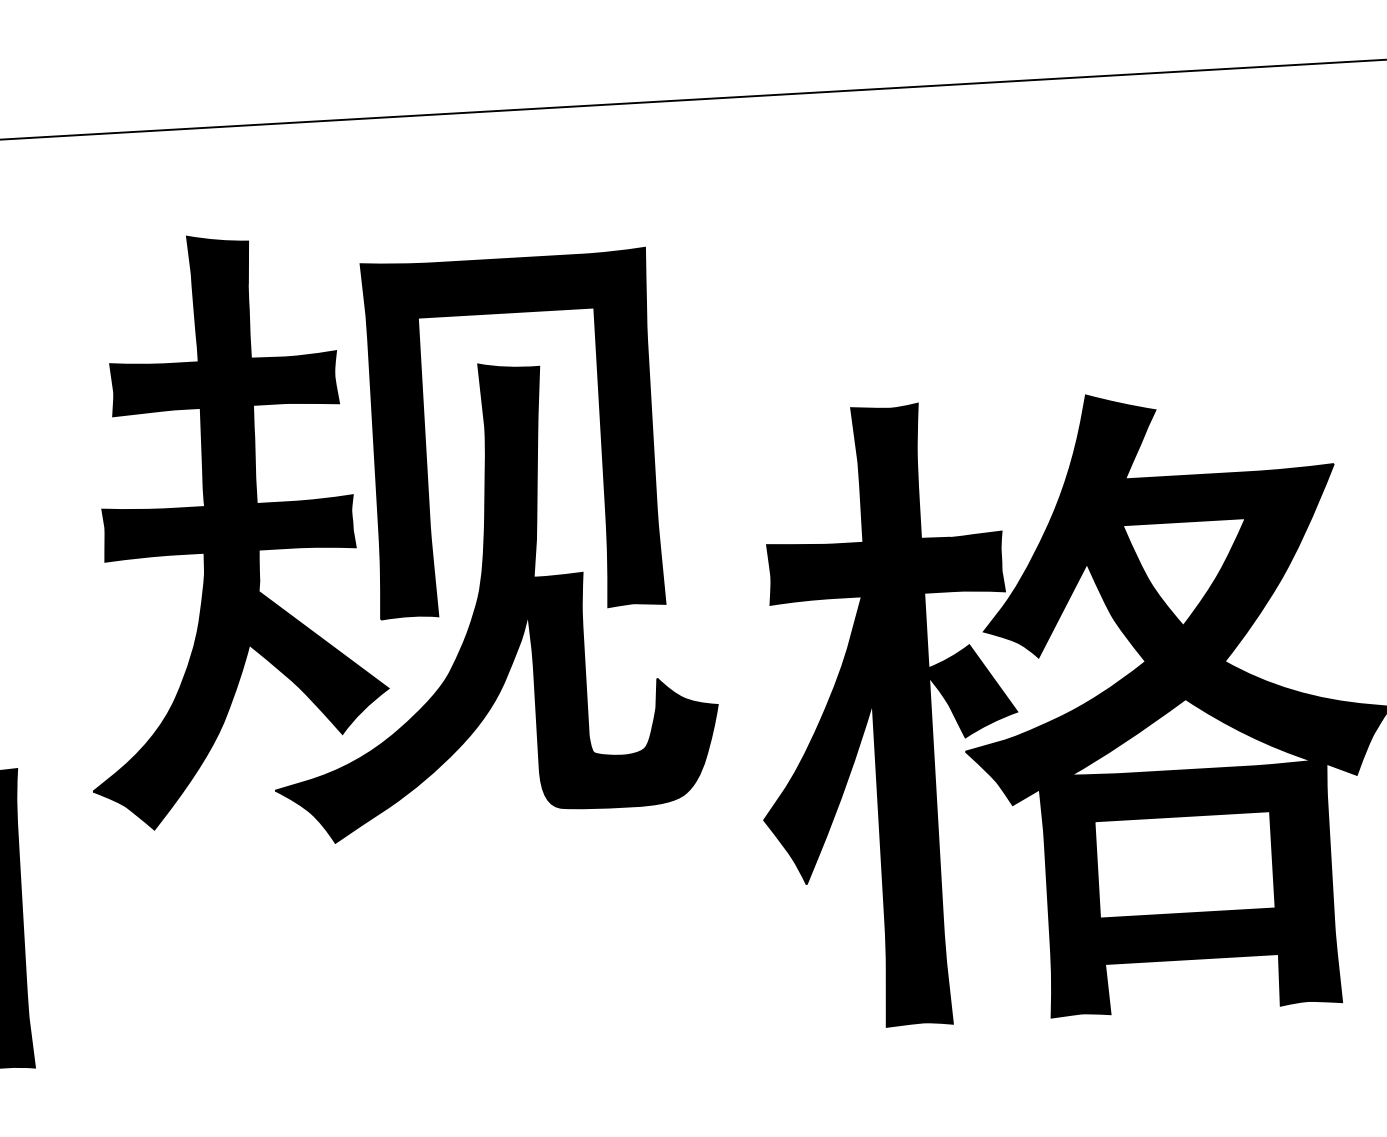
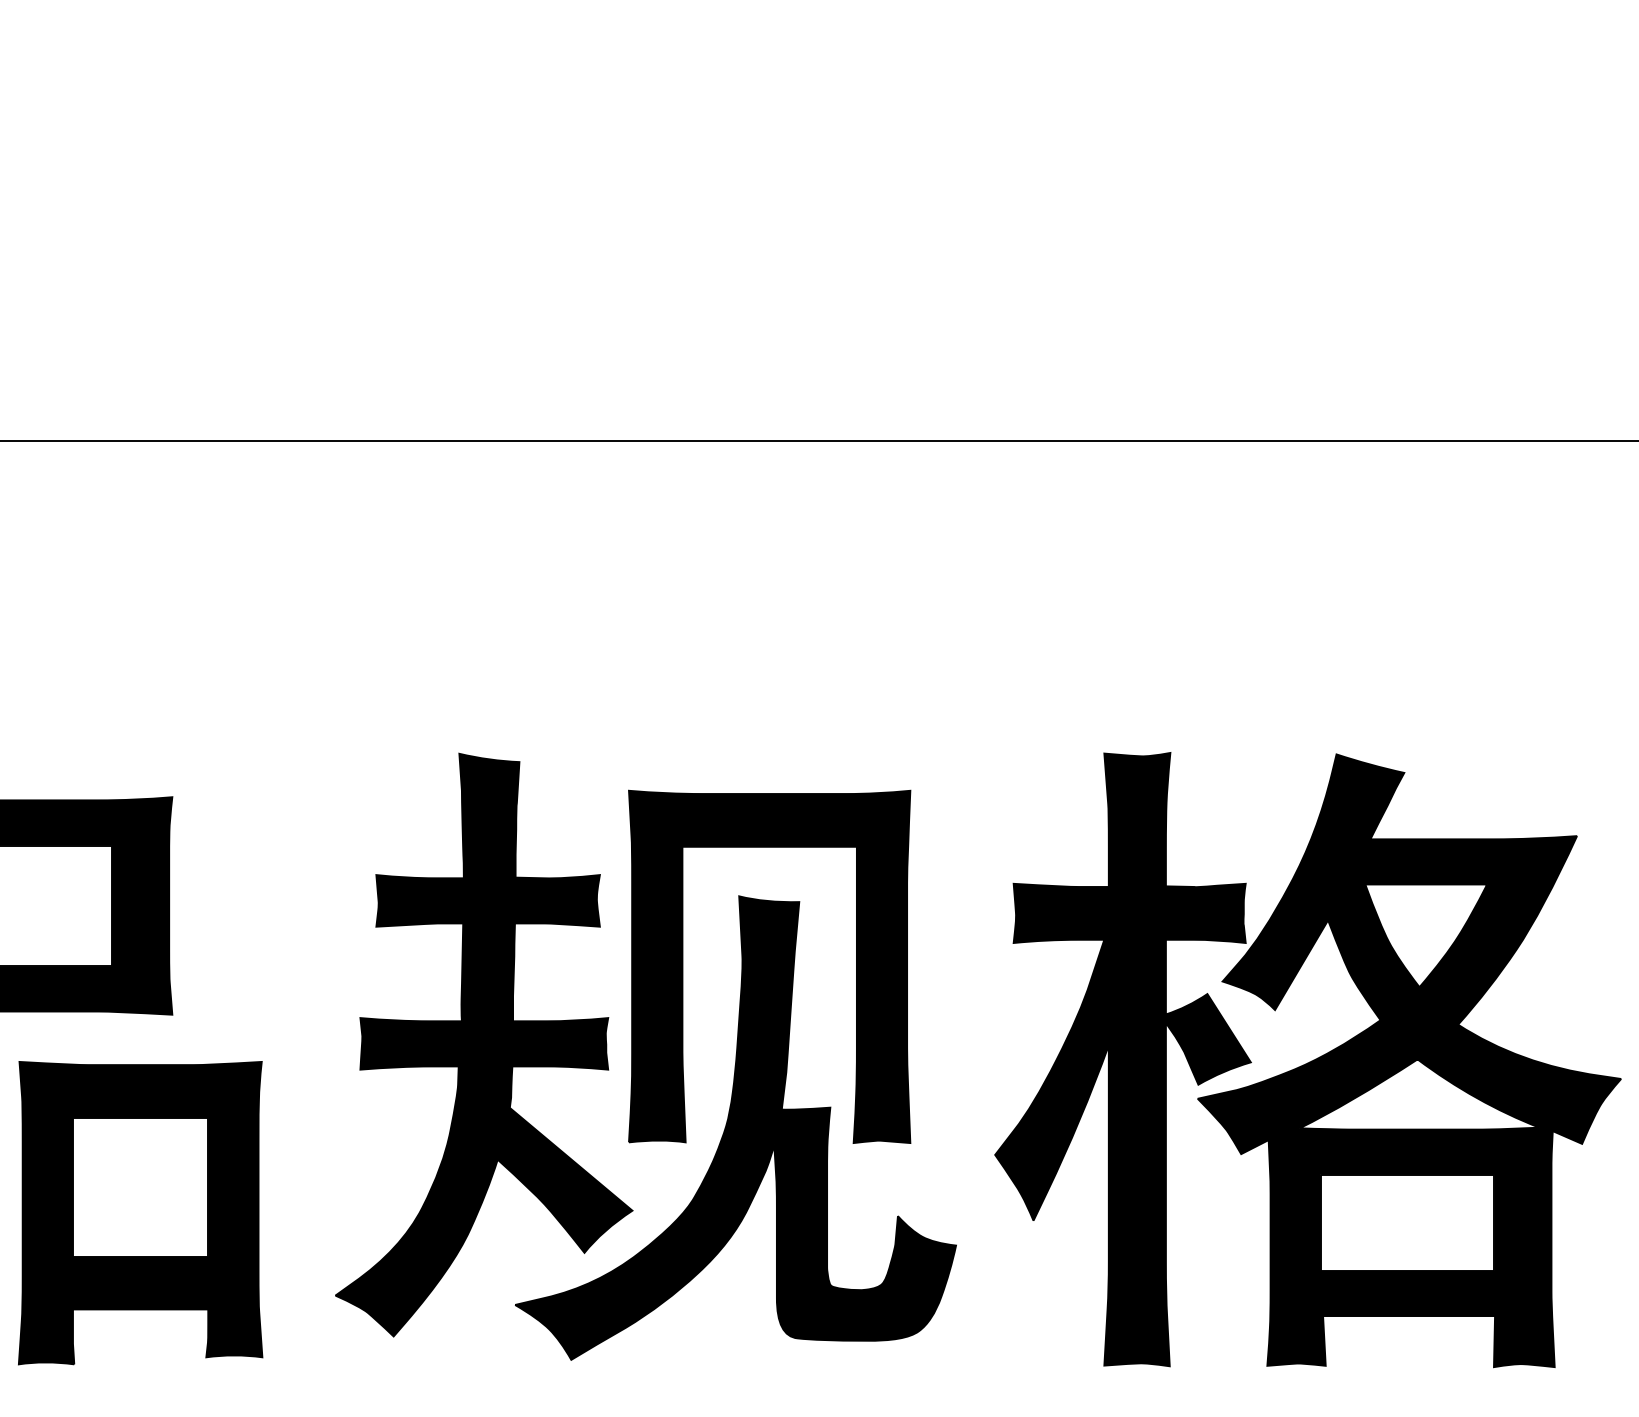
part: (392, 531) -> (645, 1056), moved

